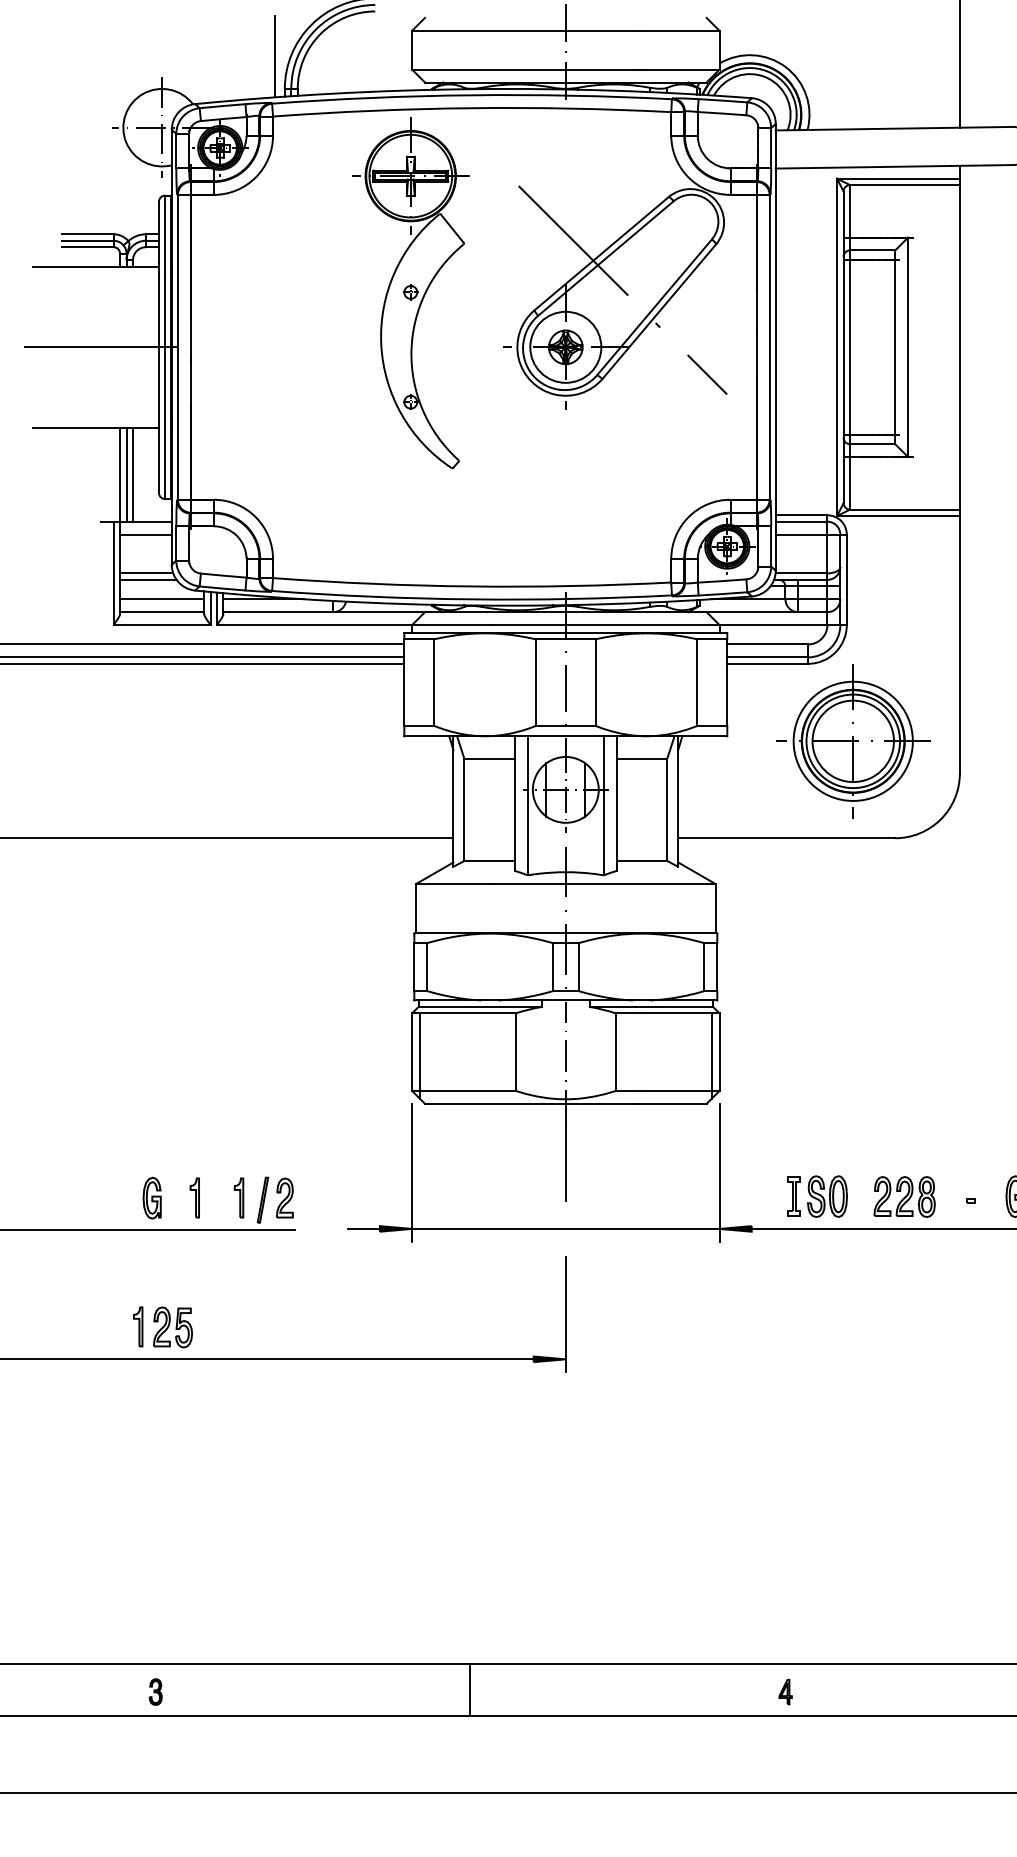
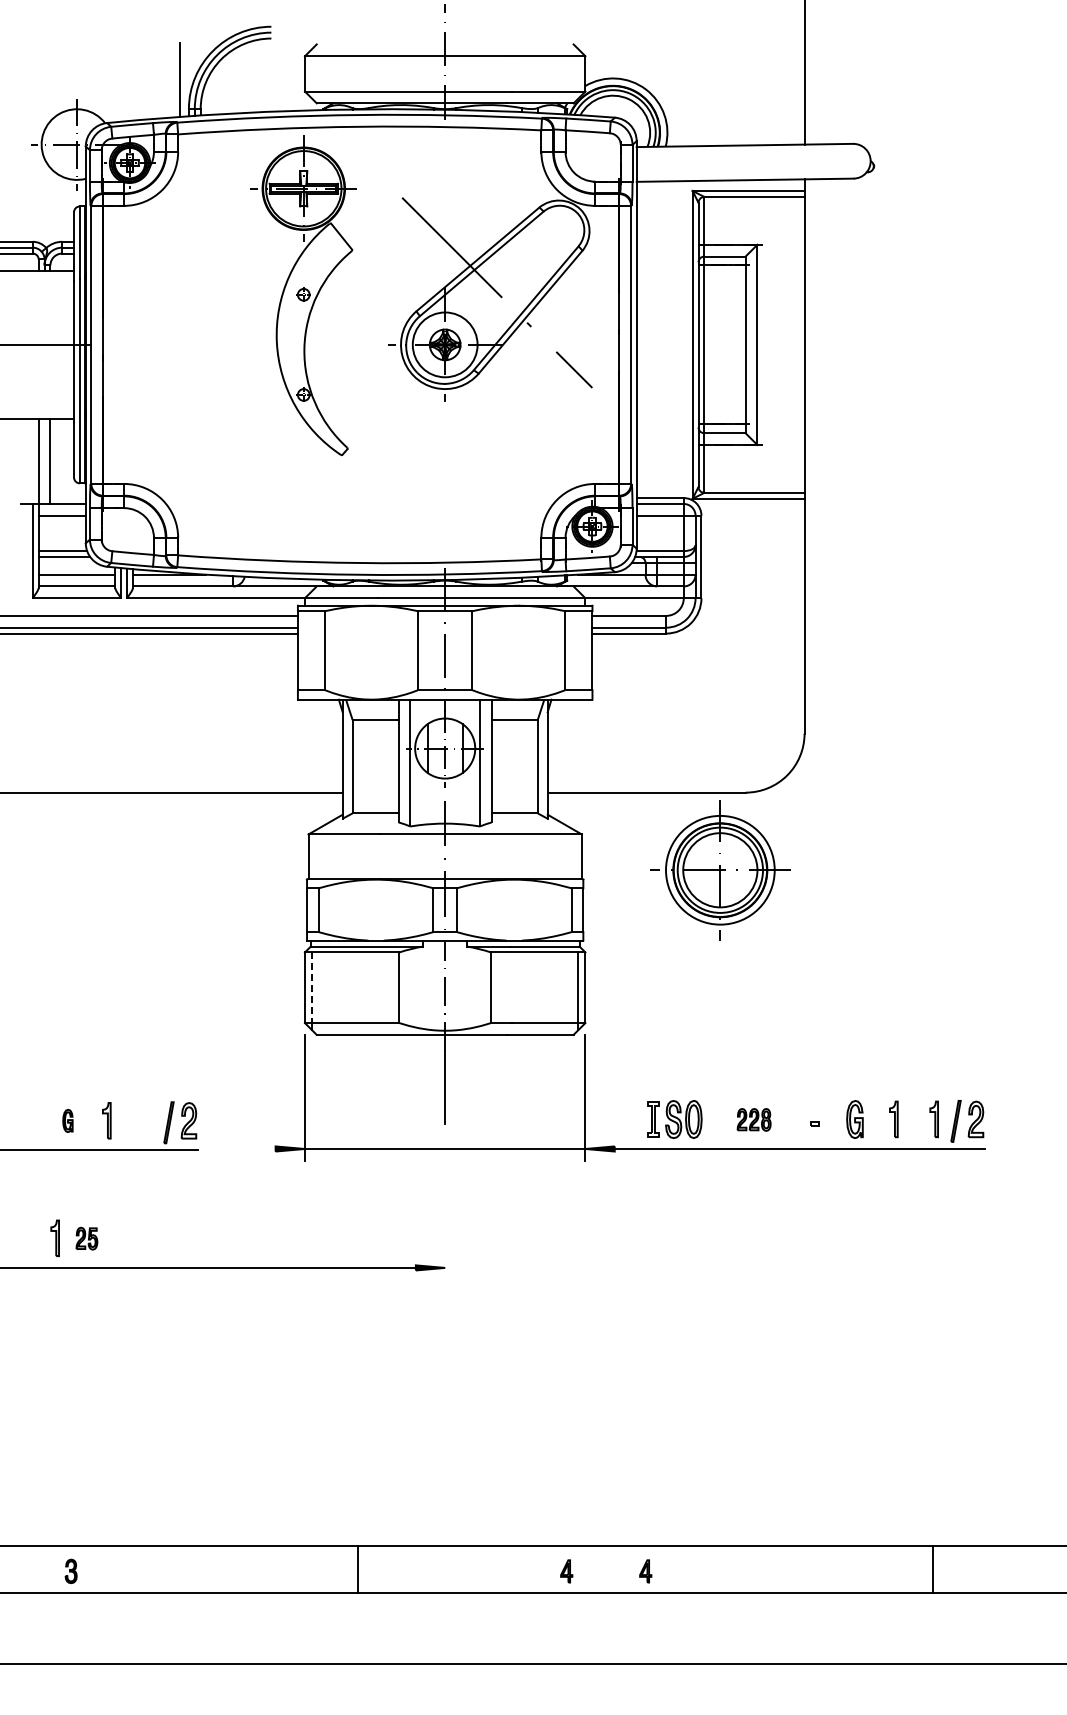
line: (126, 474) -> (44, 460), removed
part: (853, 741) -> (720, 870), moved
line: (420, 1052) -> (312, 988), solid -> dashed
part: (903, 1196) -> (753, 1119), size x0.6
part: (151, 1197) -> (67, 1120), size x0.6
part: (238, 1197) -> (146, 1120), removed
line: (363, 1228) -> (260, 1148), removed
line: (566, 1313) -> (445, 1226), removed
part: (172, 1327) -> (86, 1238), size x0.6
part: (698, 1692) -> (566, 1571), added

